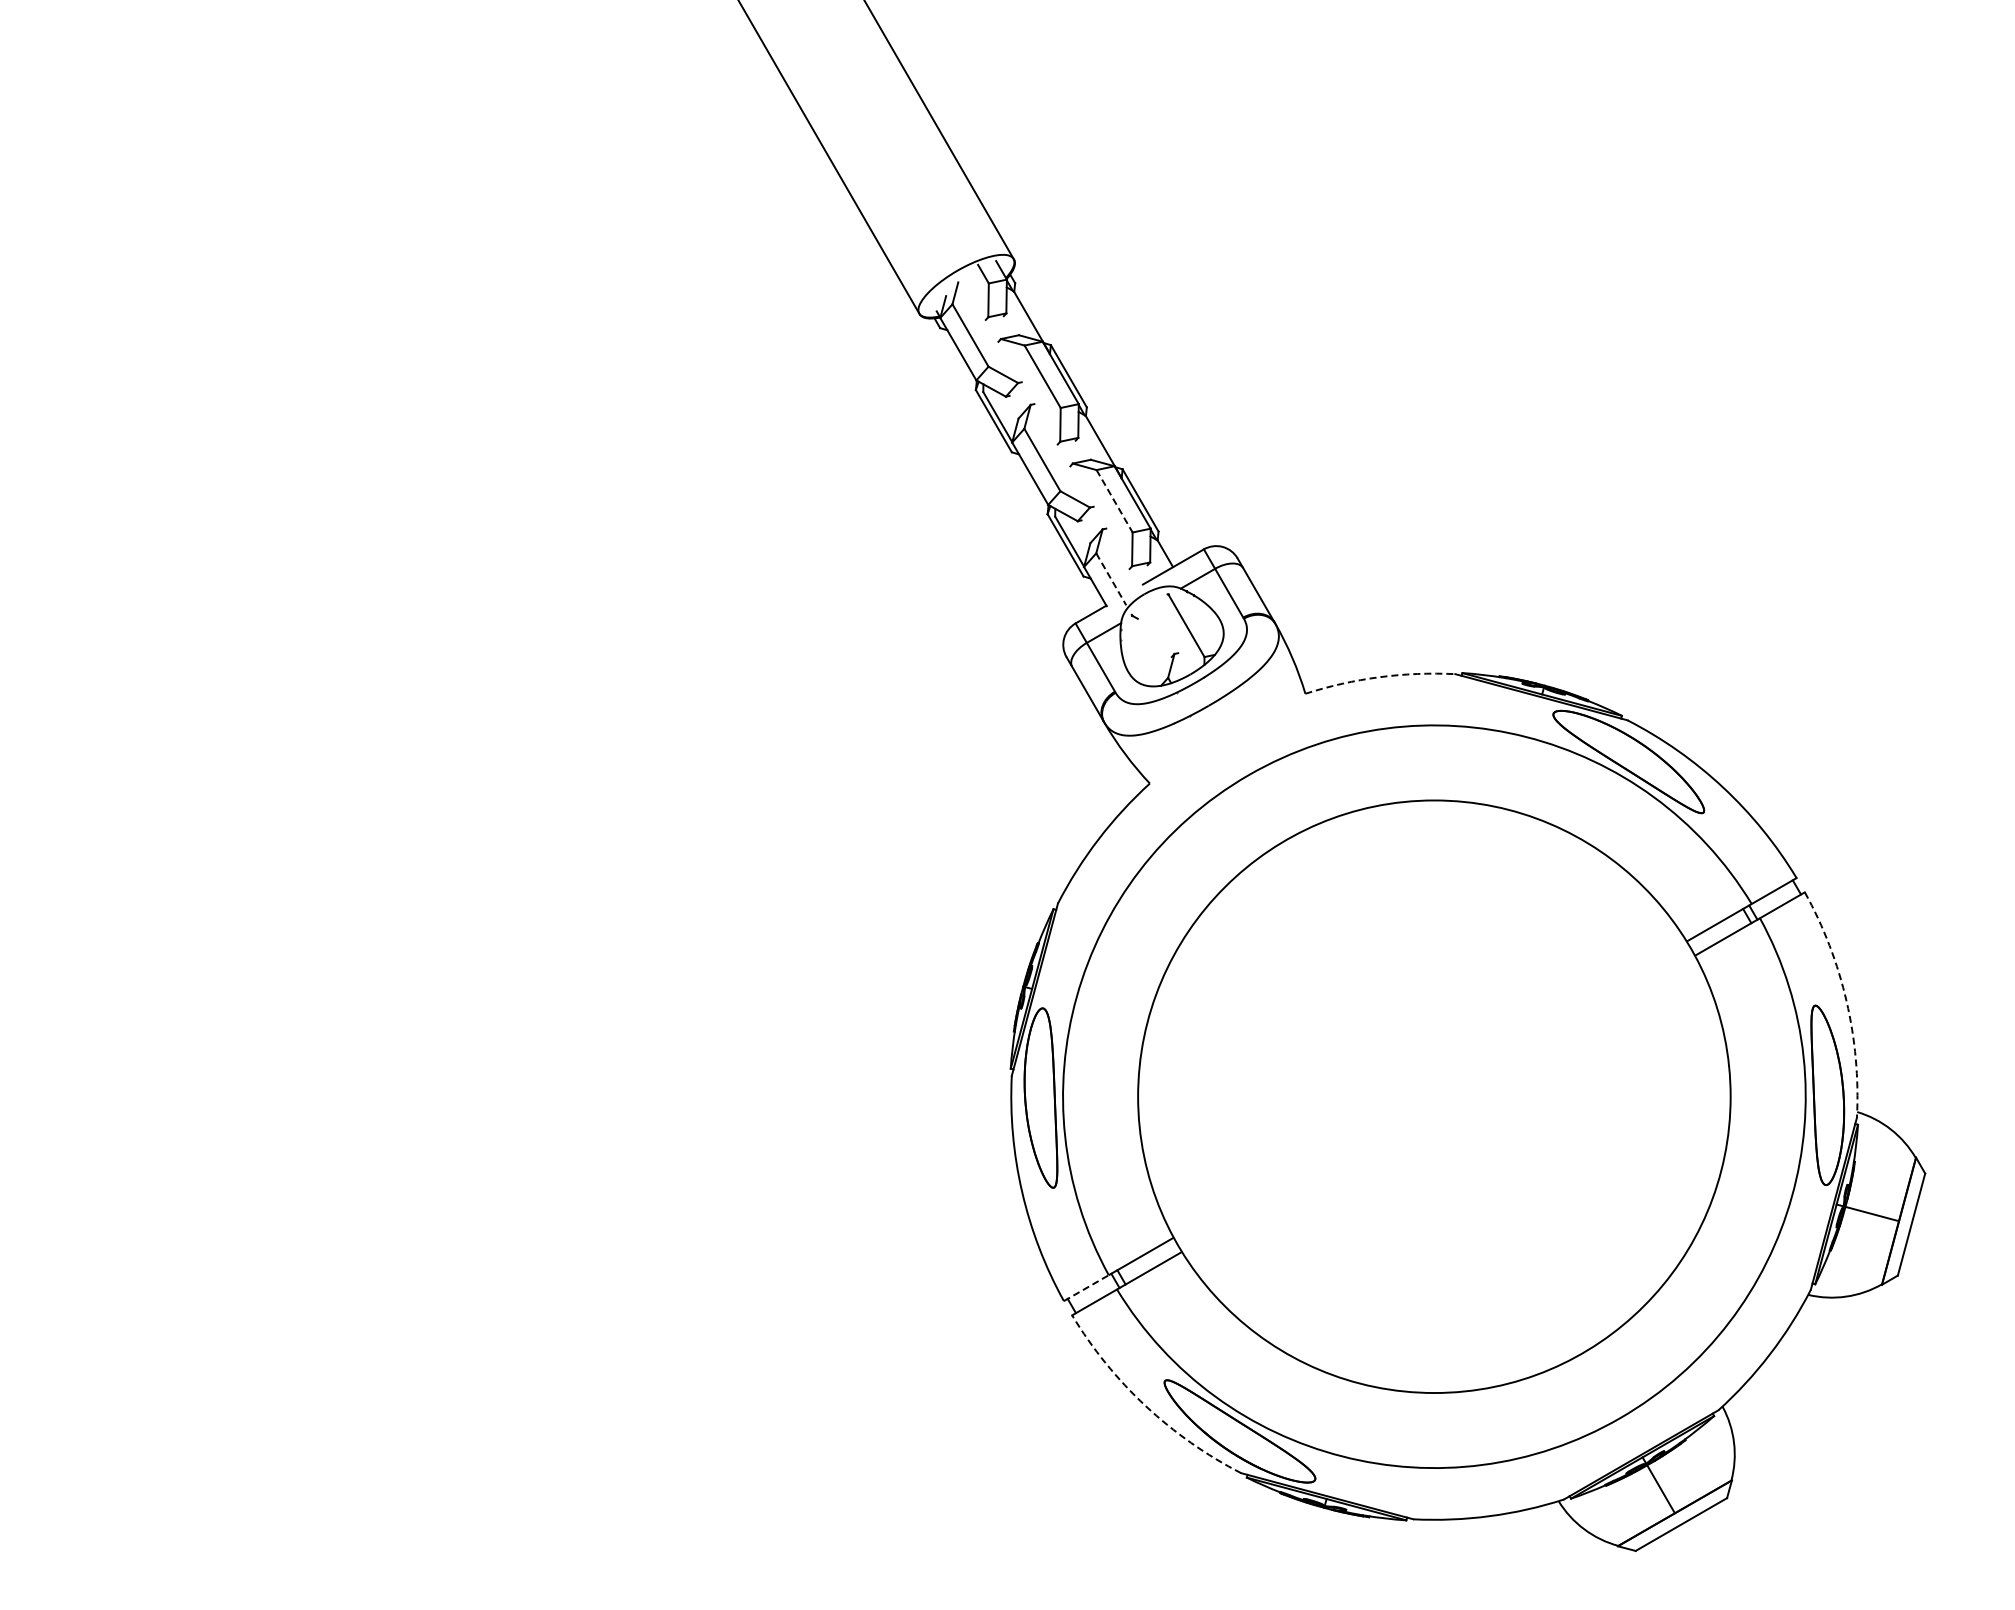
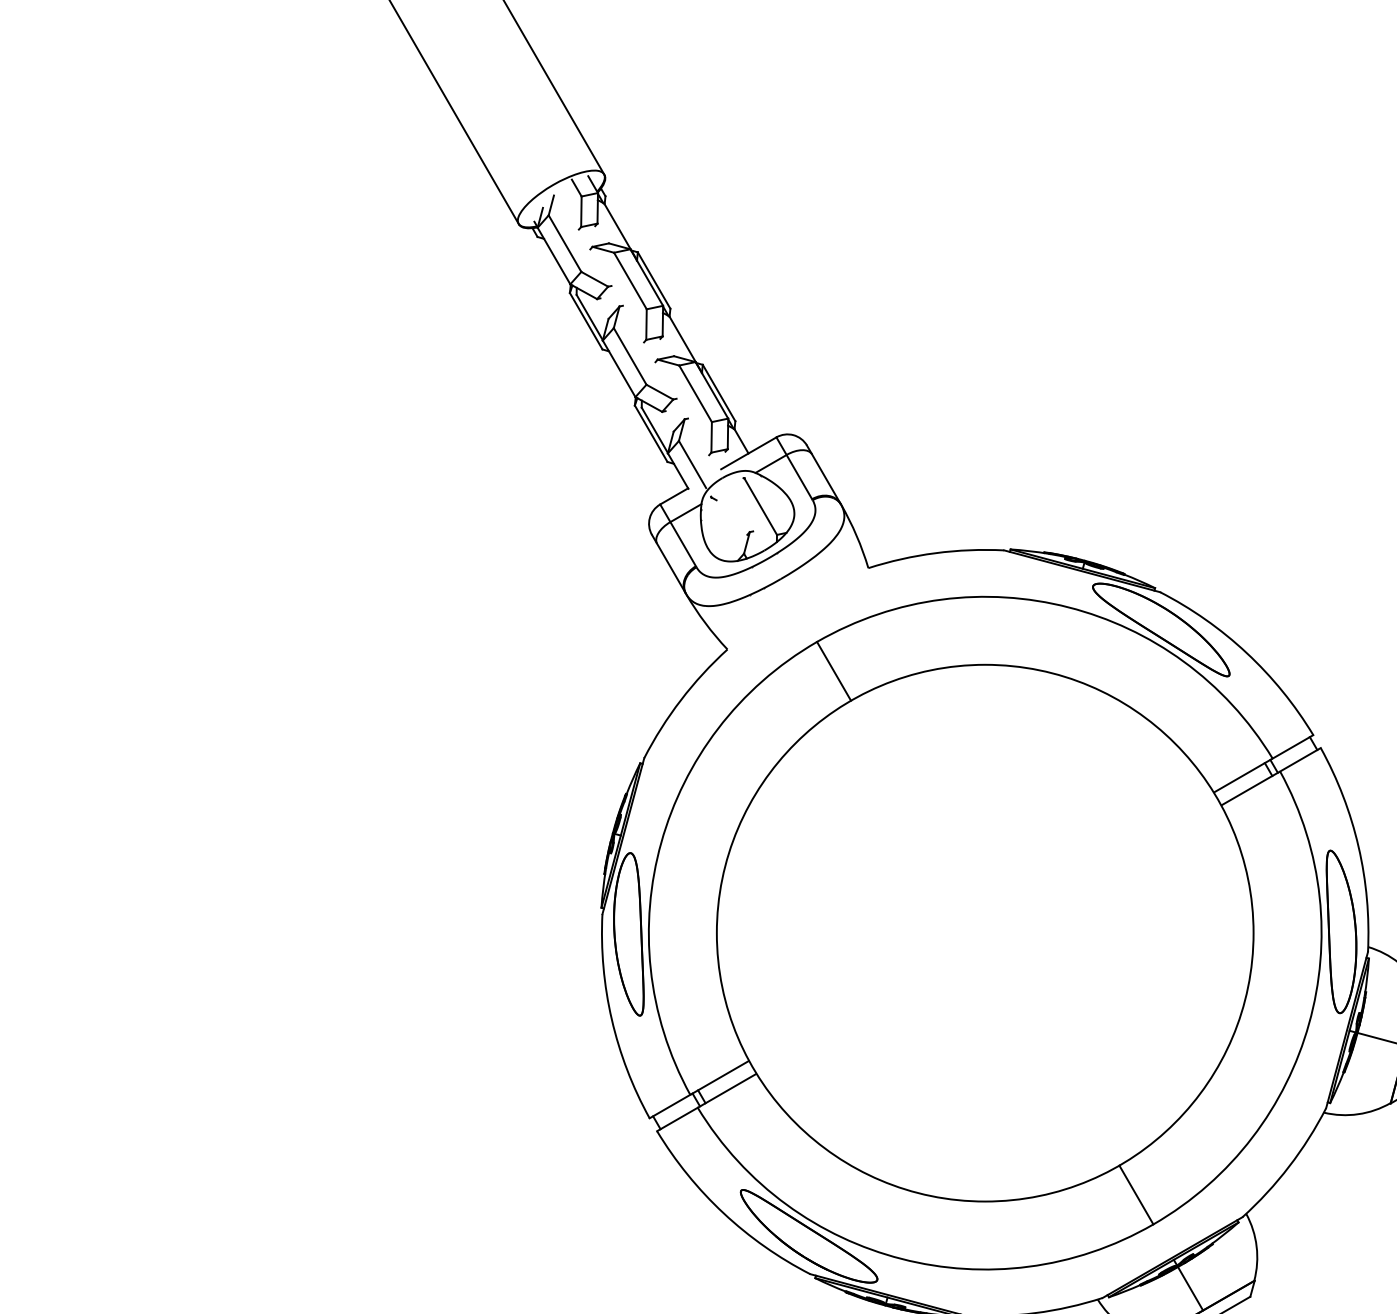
line: (1114, 501) -> (695, 394), dashed -> solid
line: (1111, 579) -> (692, 464), dashed -> solid
arc: (1379, 677) -> (935, 553), dashed -> solid
line: (1267, 807) -> (834, 671), added
arc: (1846, 1001) -> (1358, 846), dashed -> solid
line: (1086, 1288) -> (670, 1106), dashed -> solid
line: (1601, 1385) -> (1136, 1194), added
arc: (1145, 1406) -> (723, 1213), dashed -> solid

